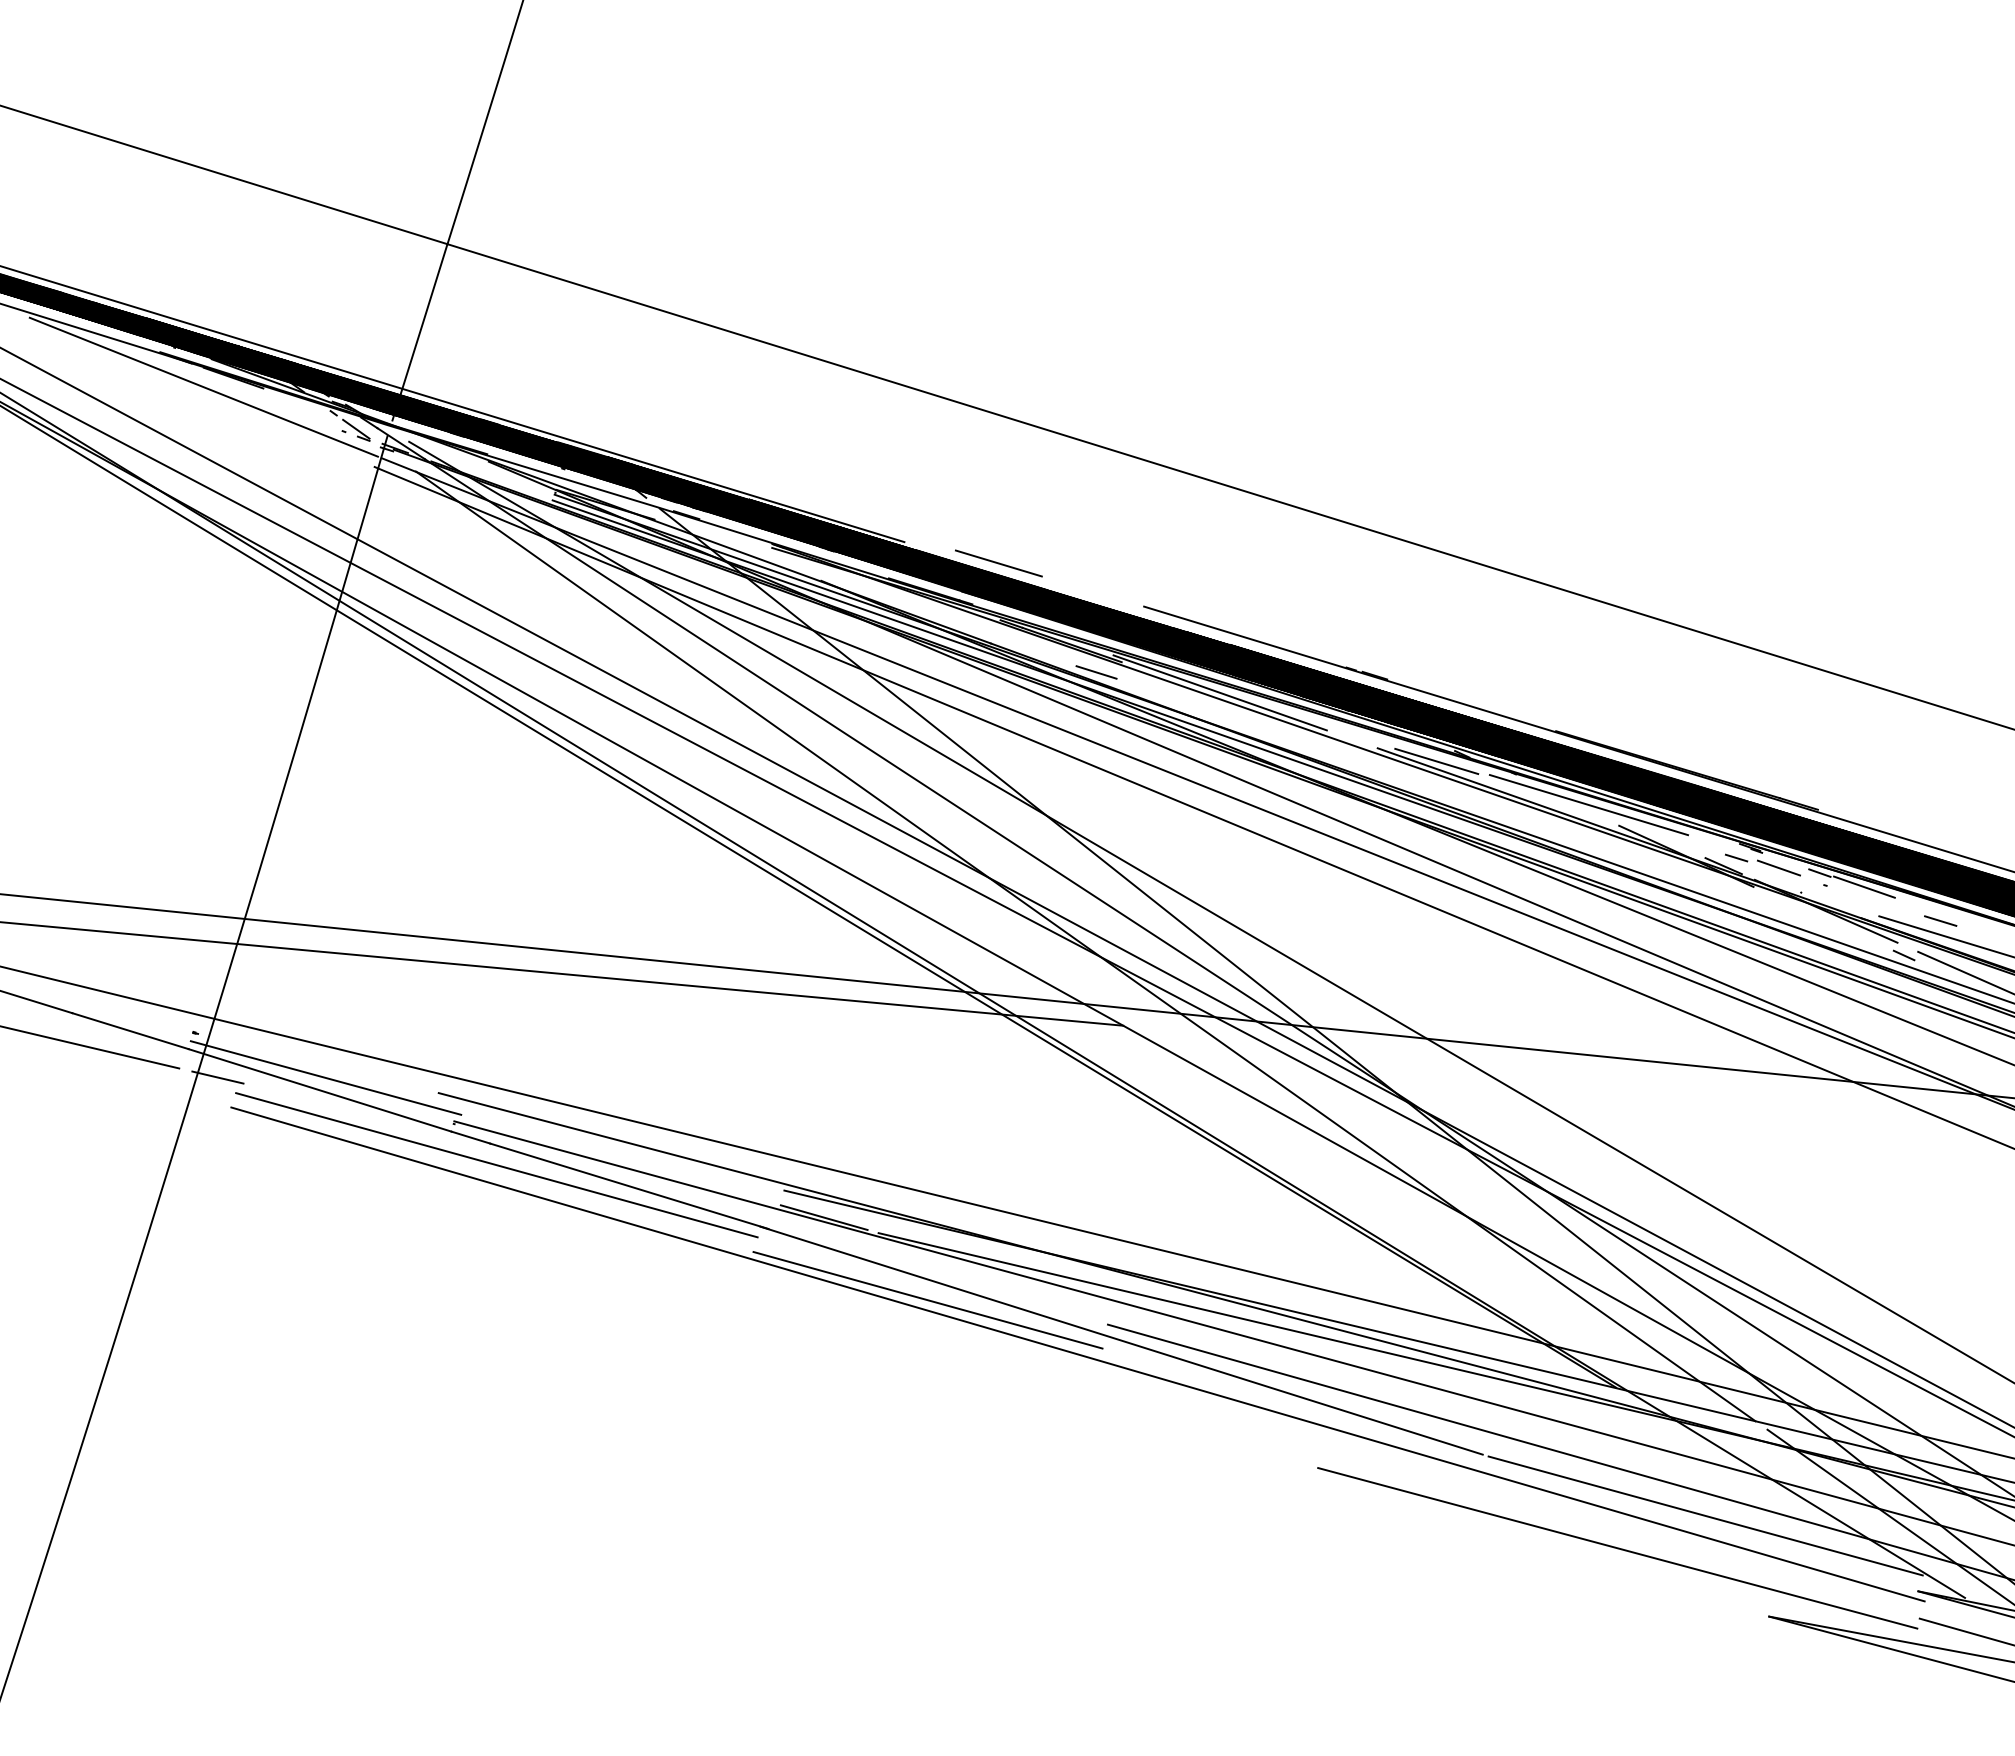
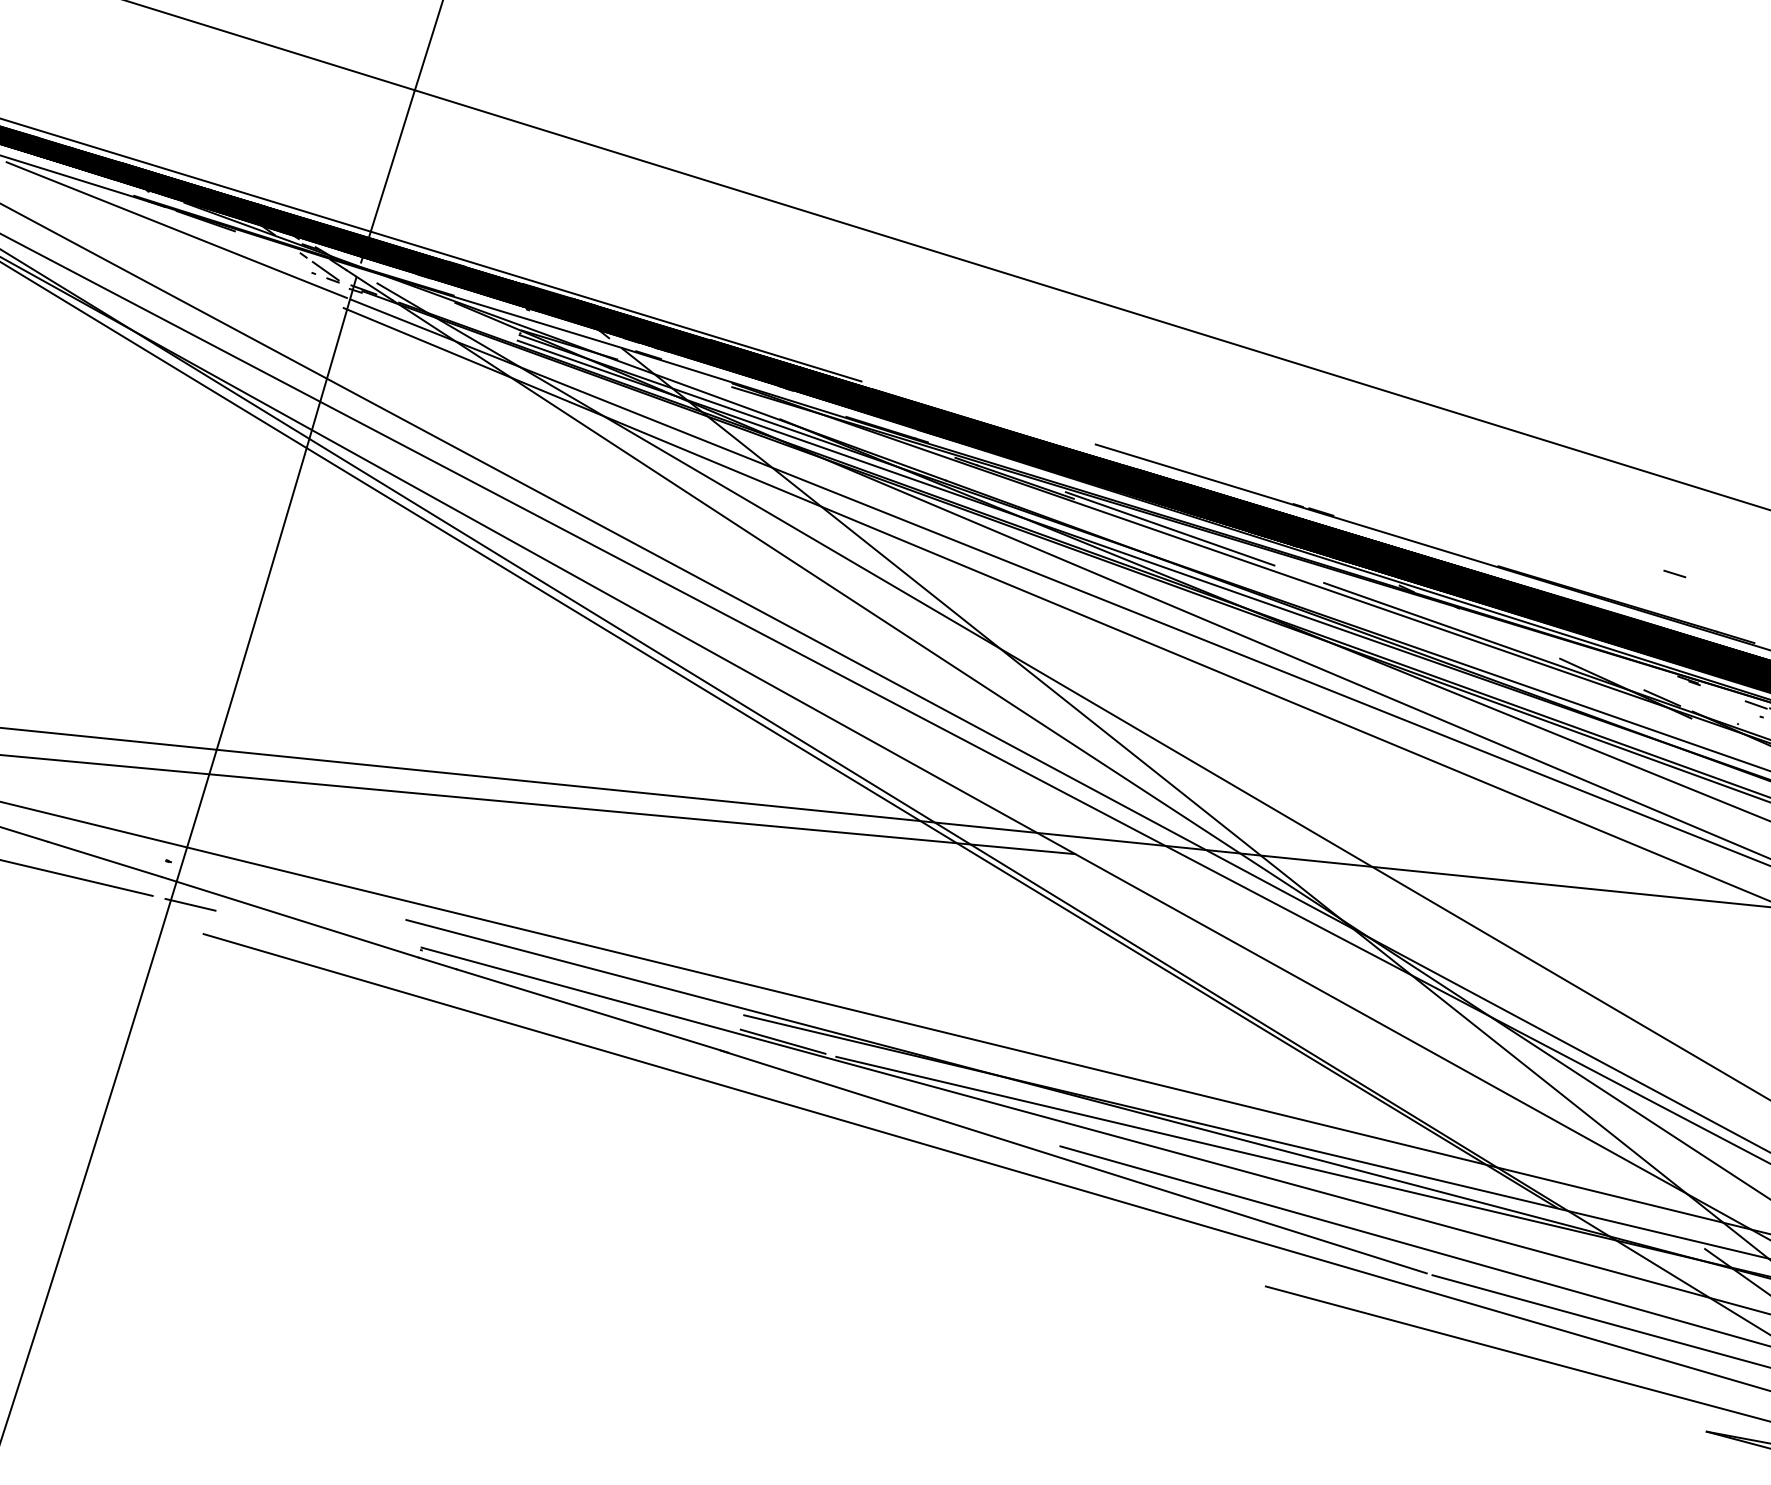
line: (998, 563) -> (953, 402), removed
line: (1096, 672) -> (1049, 508), removed
line: (1436, 761) -> (1381, 595), removed
line: (1588, 805) -> (1530, 638), removed
line: (1736, 857) -> (1674, 573), moved
line: (1778, 867) -> (1715, 699), removed
line: (1085, 946) -> (1038, 776), removed
line: (325, 1077) -> (295, 904), removed
line: (496, 1165) -> (462, 990), removed
line: (927, 1300) -> (884, 1122), removed

